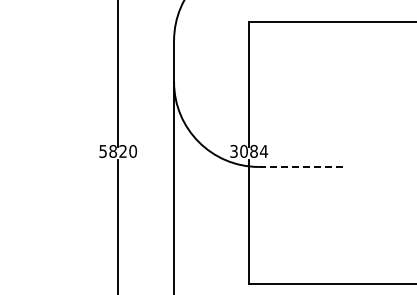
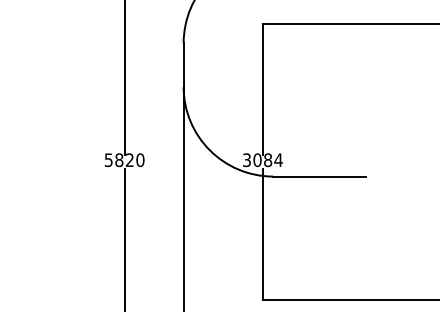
line: (303, 166) -> (320, 176), dashed -> solid

